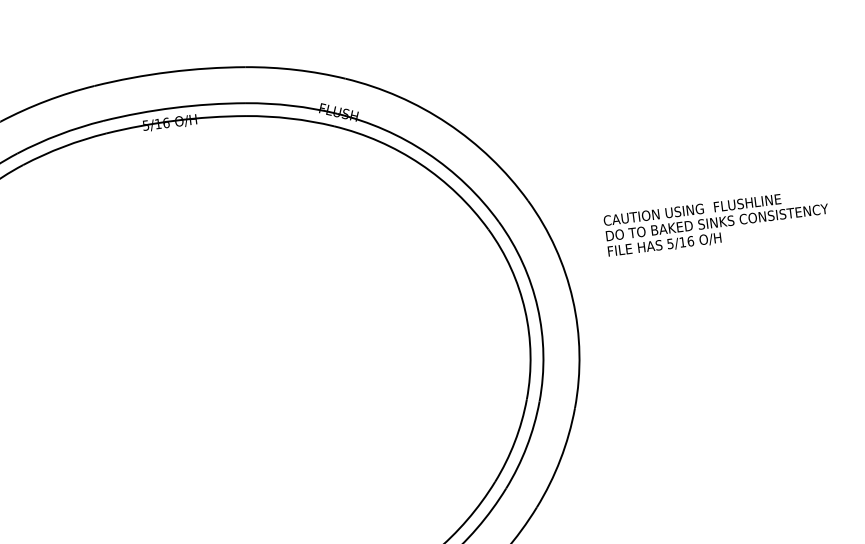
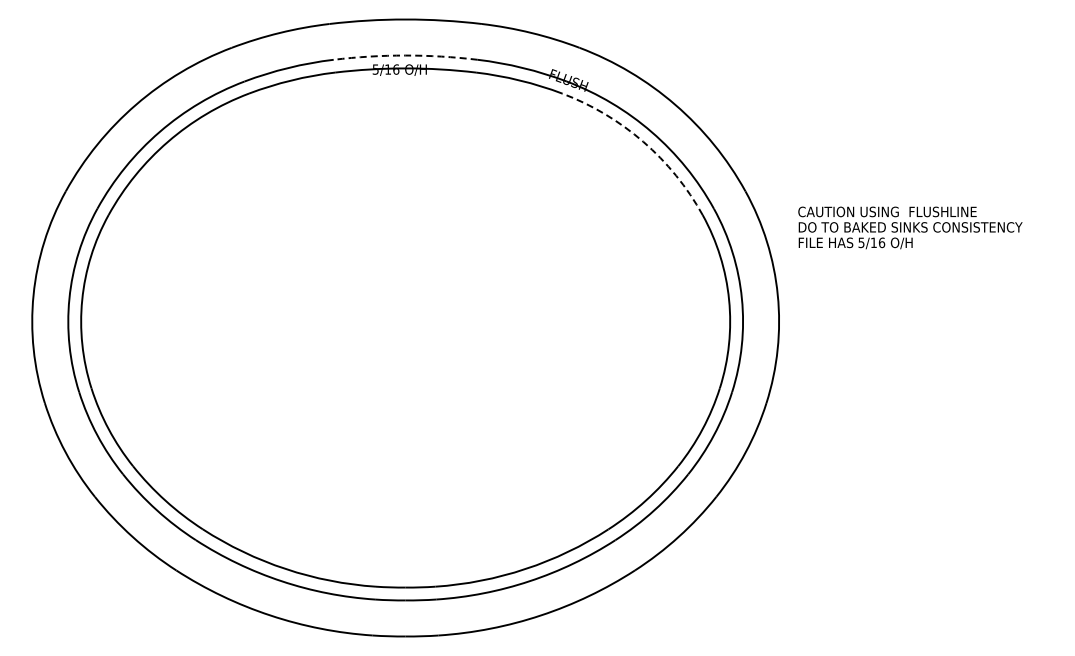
arc: (173, 107) -> (405, 55), solid -> dashed
arc: (420, 163) -> (643, 141), solid -> dashed
text: (717, 222) -> (910, 227), moved

